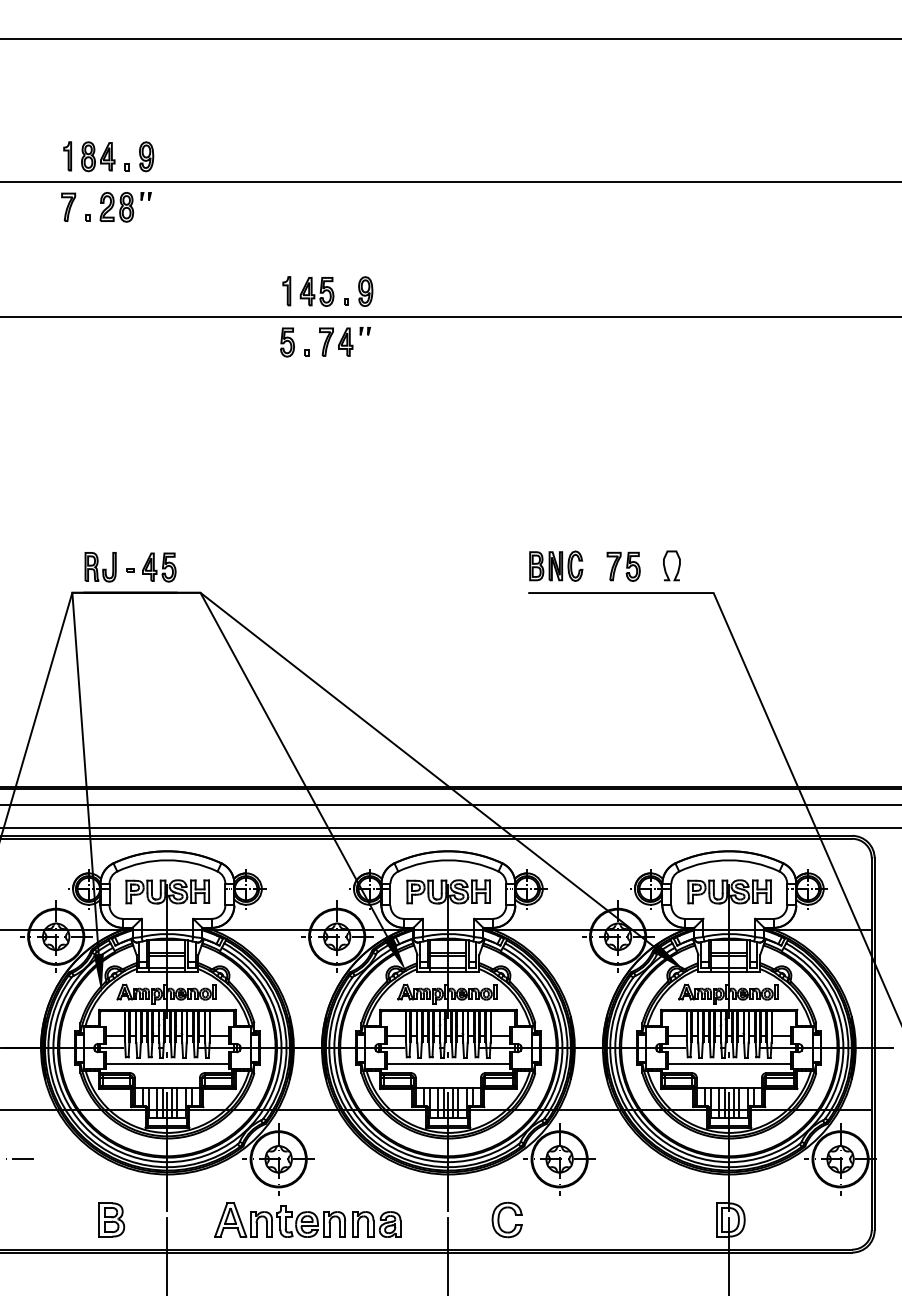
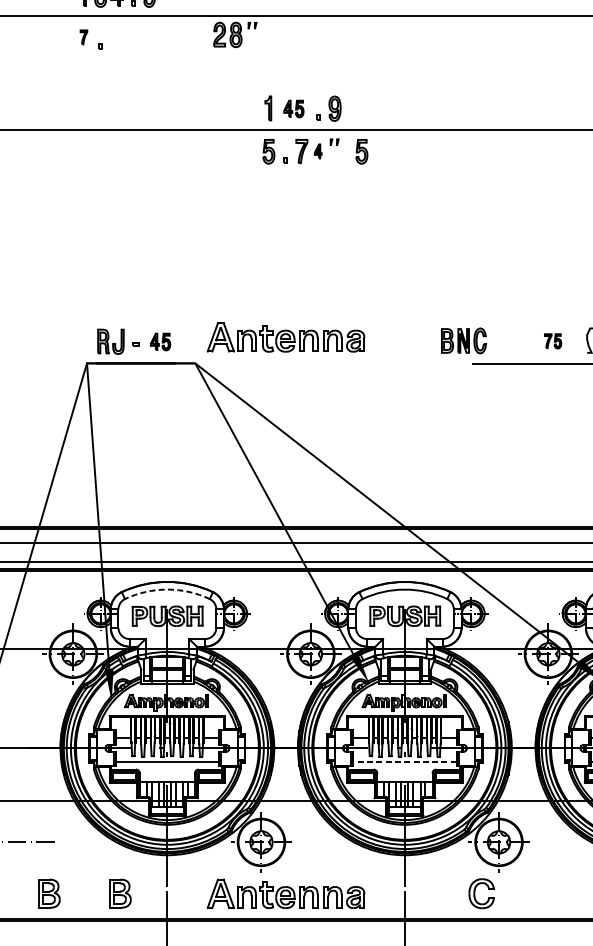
part: (68, 206) -> (83, 36), size x0.6
part: (125, 206) -> (235, 34), moved
part: (316, 291) -> (293, 108), size x0.7
part: (345, 341) -> (317, 150), size x0.6
part: (397, 342) -> (361, 151), added
part: (307, 561) -> (285, 336), added
part: (556, 565) -> (464, 340), moved
part: (623, 566) -> (552, 341), size x0.6
part: (159, 567) -> (160, 342), size x0.7
arc: (167, 860) -> (167, 589), solid -> dashed
line: (447, 1064) -> (404, 762), solid -> dashed
part: (27, 1219) -> (49, 893), added
part: (499, 1219) -> (475, 893), moved

